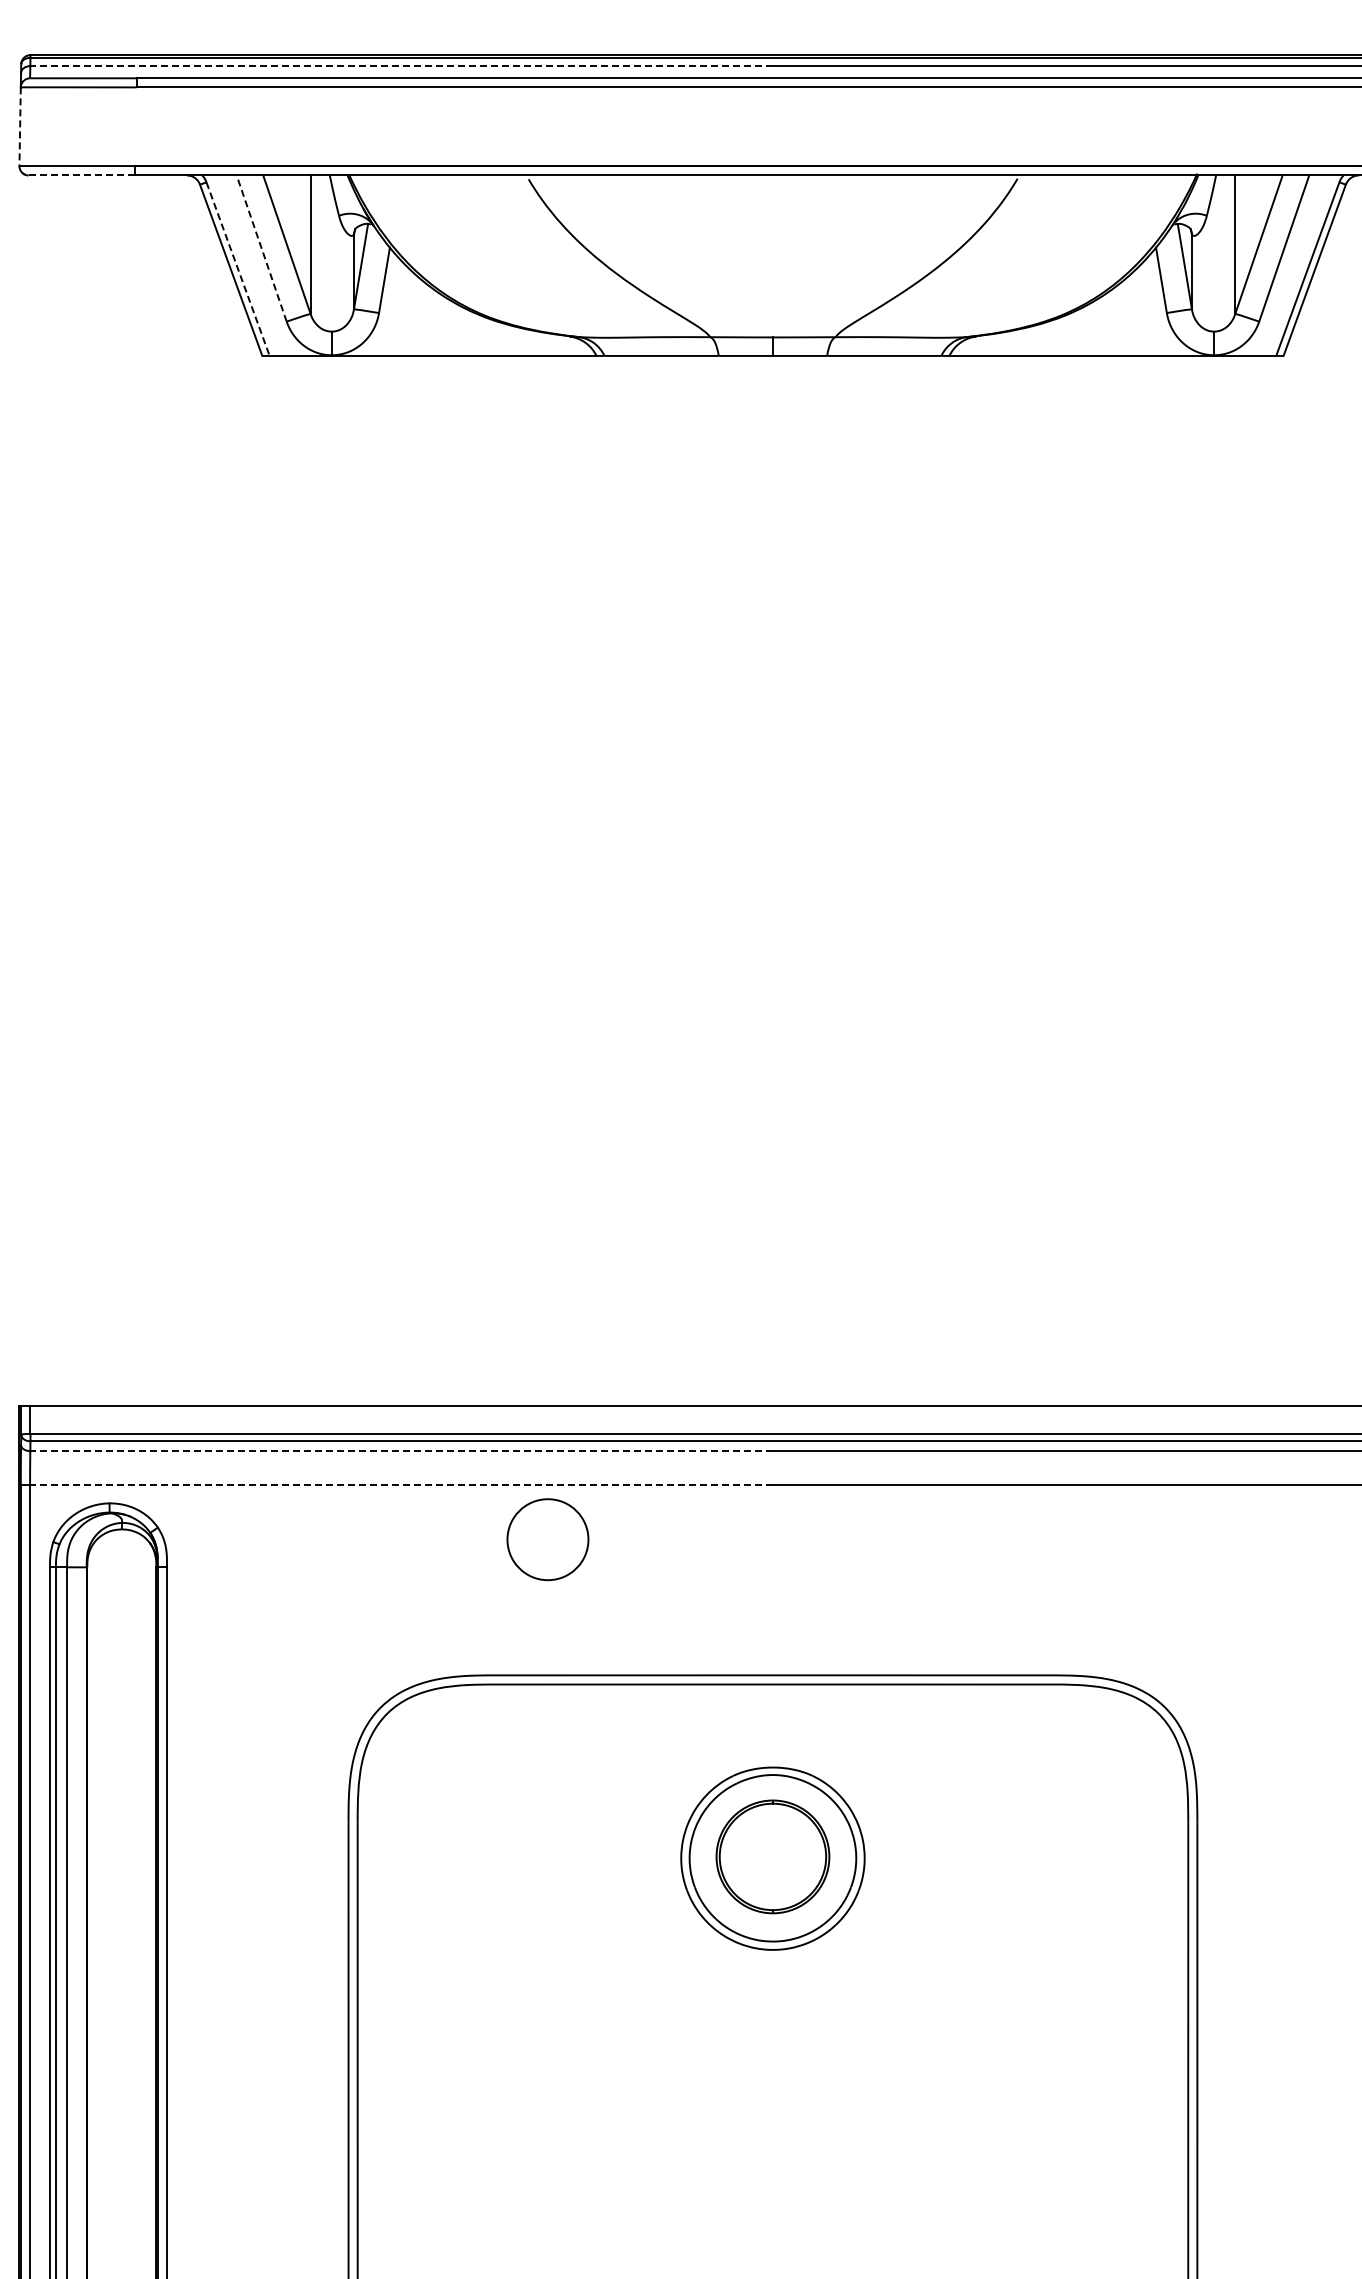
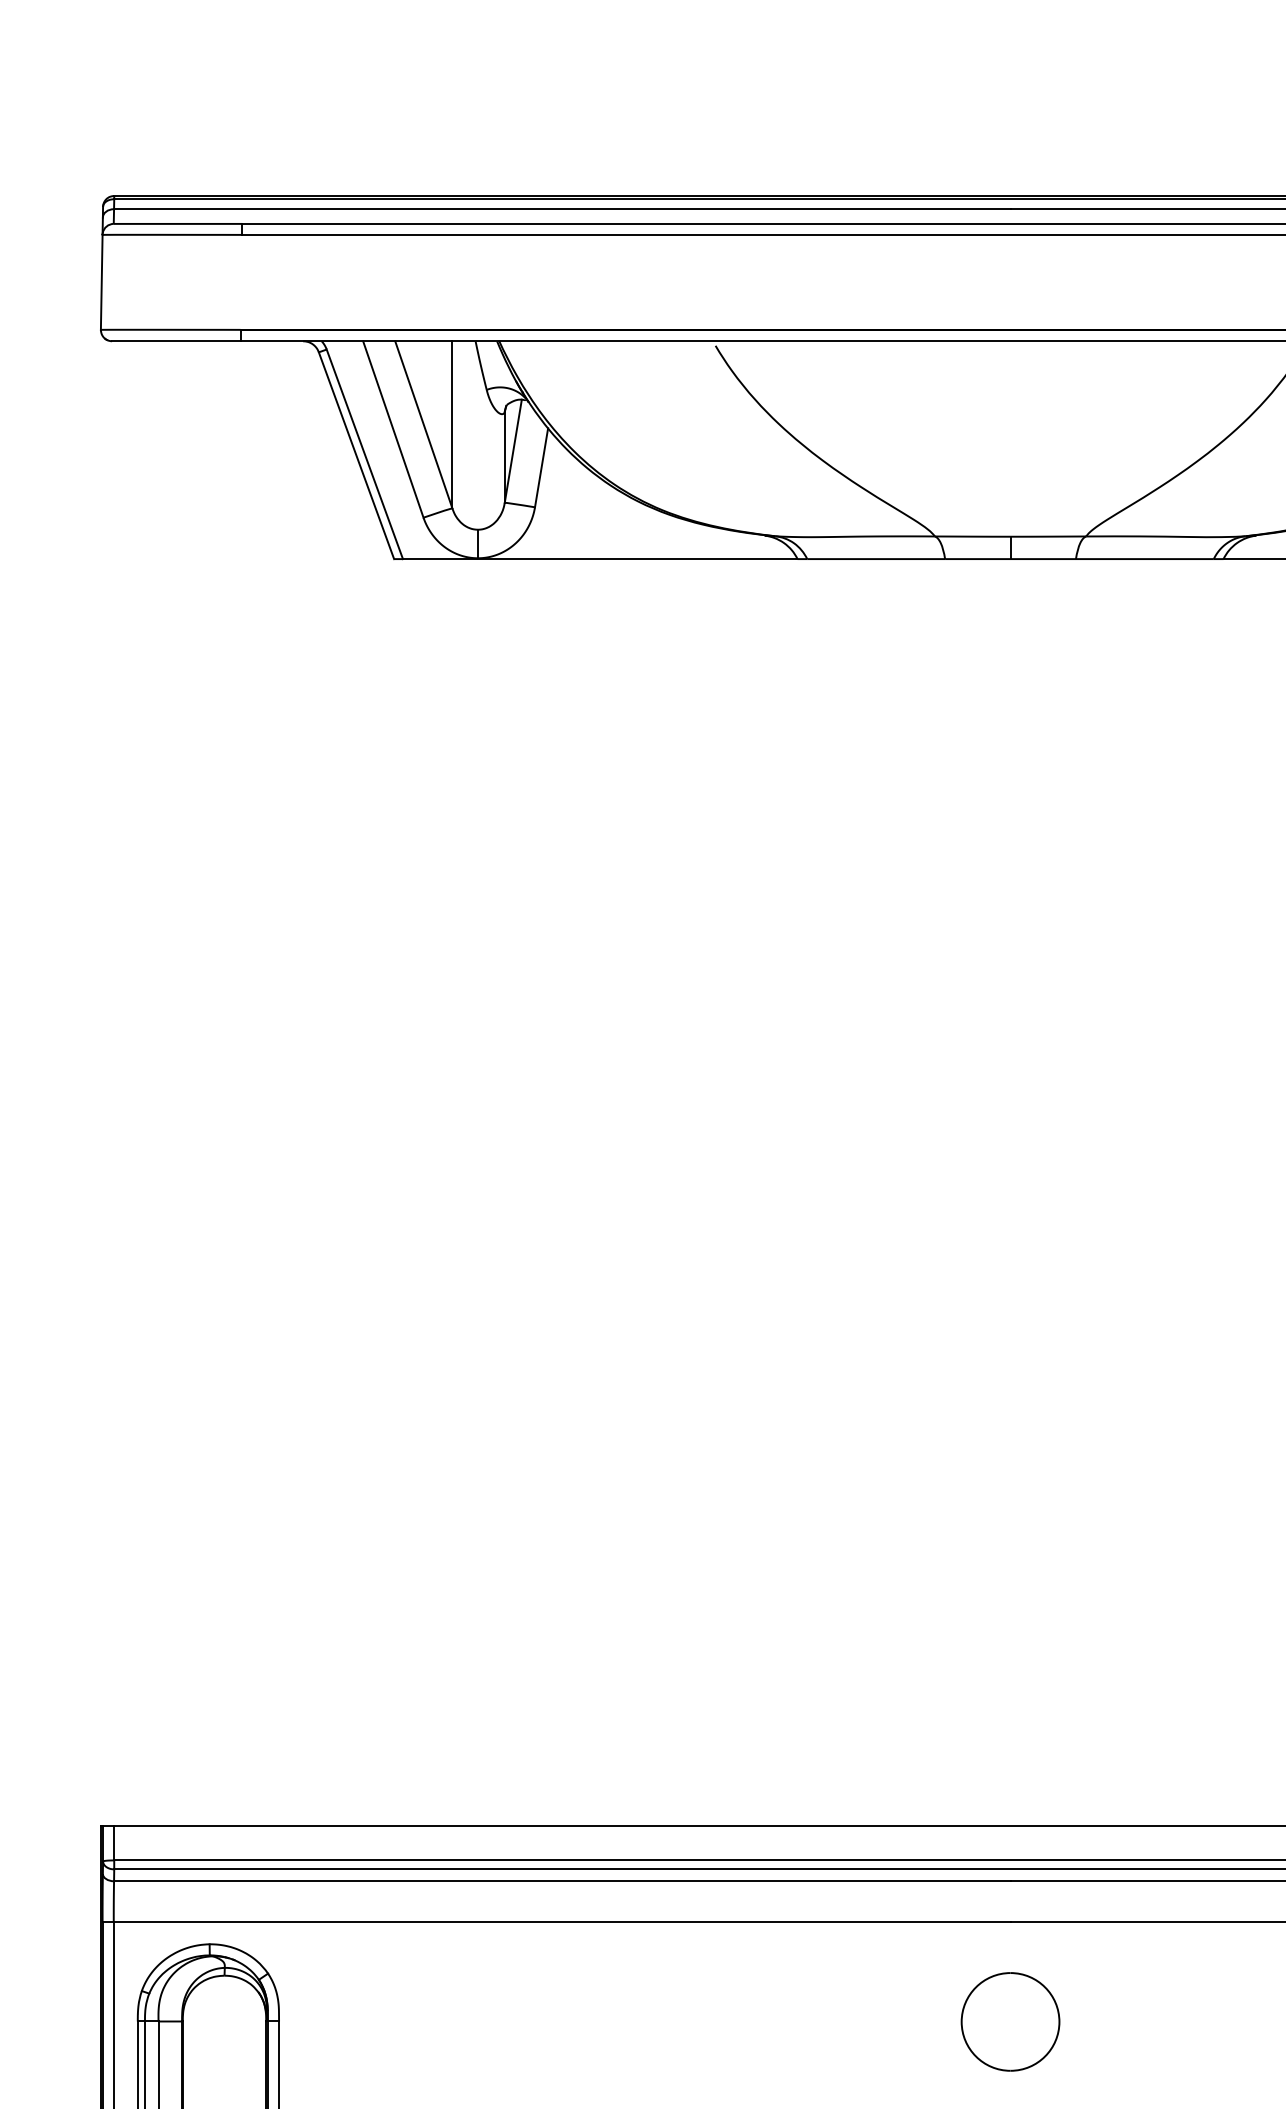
line: (401, 66) -> (562, 209), dashed -> solid
line: (20, 127) -> (102, 283), dashed -> solid
line: (82, 175) -> (177, 341), dashed -> solid
line: (261, 248) -> (393, 429), dashed -> solid
line: (238, 269) -> (365, 454), dashed -> solid
line: (401, 1451) -> (562, 1881), dashed -> solid
line: (401, 1484) -> (562, 1921), dashed -> solid
part: (547, 1539) -> (1009, 2021), moved

